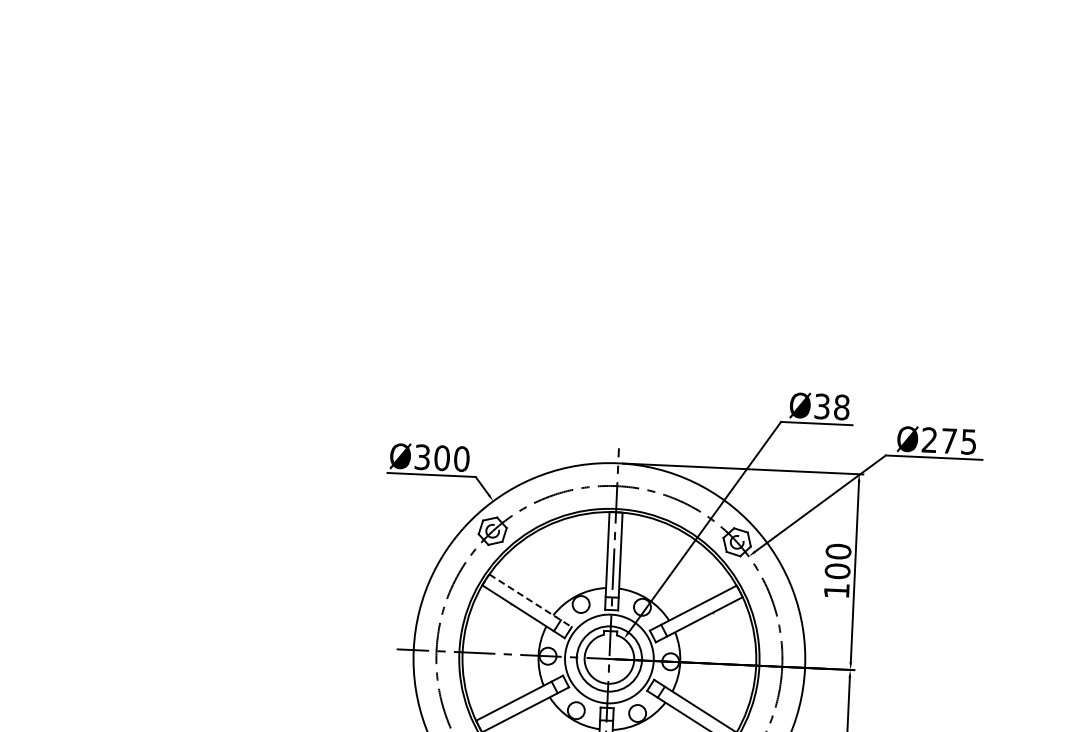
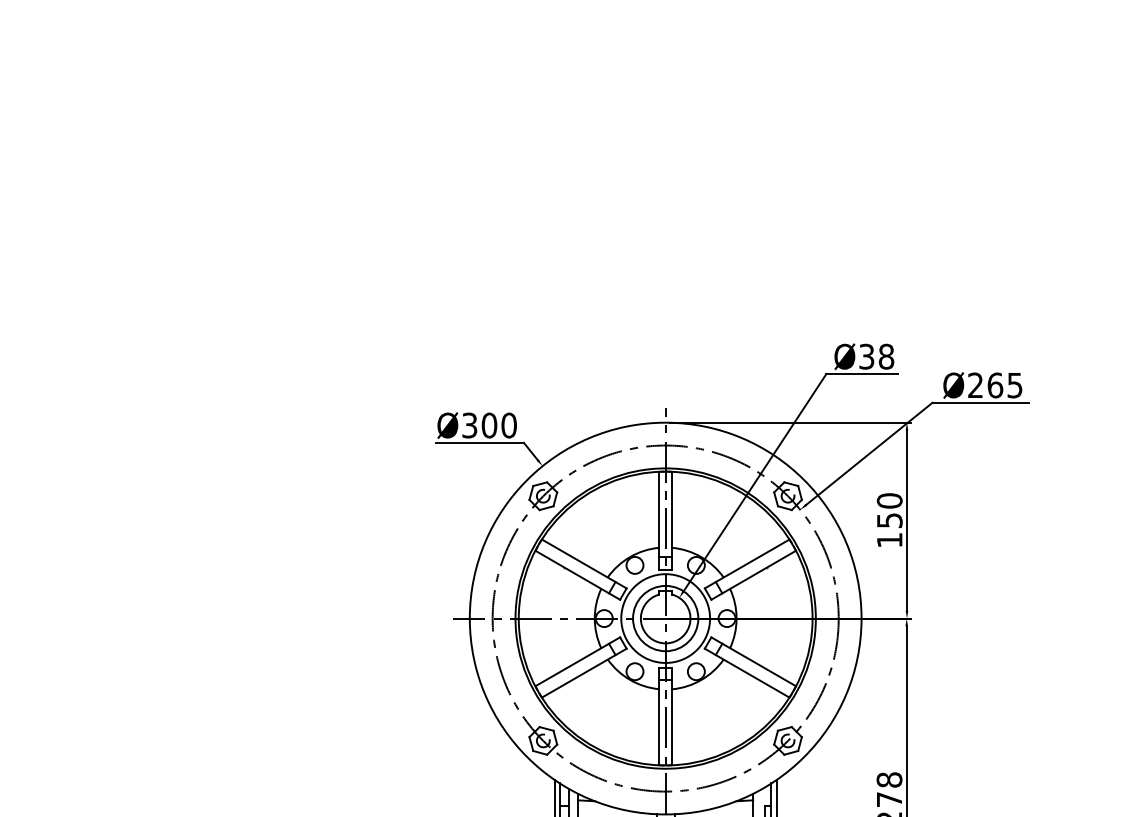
text: (949, 441) -> (995, 385), Ø275 -> Ø265
text: (837, 571) -> (889, 520), 100 -> 150
line: (530, 600) -> (584, 563), dashed -> solid

